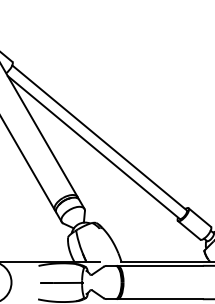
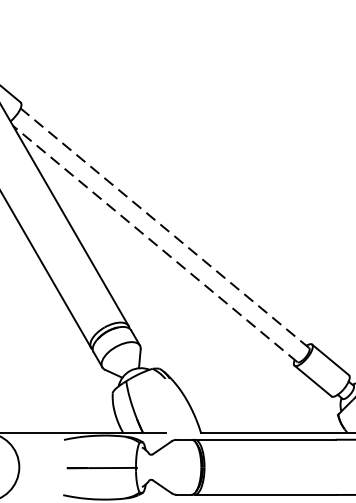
line: (99, 137) -> (164, 227), solid -> dashed
line: (93, 147) -> (154, 244), solid -> dashed

